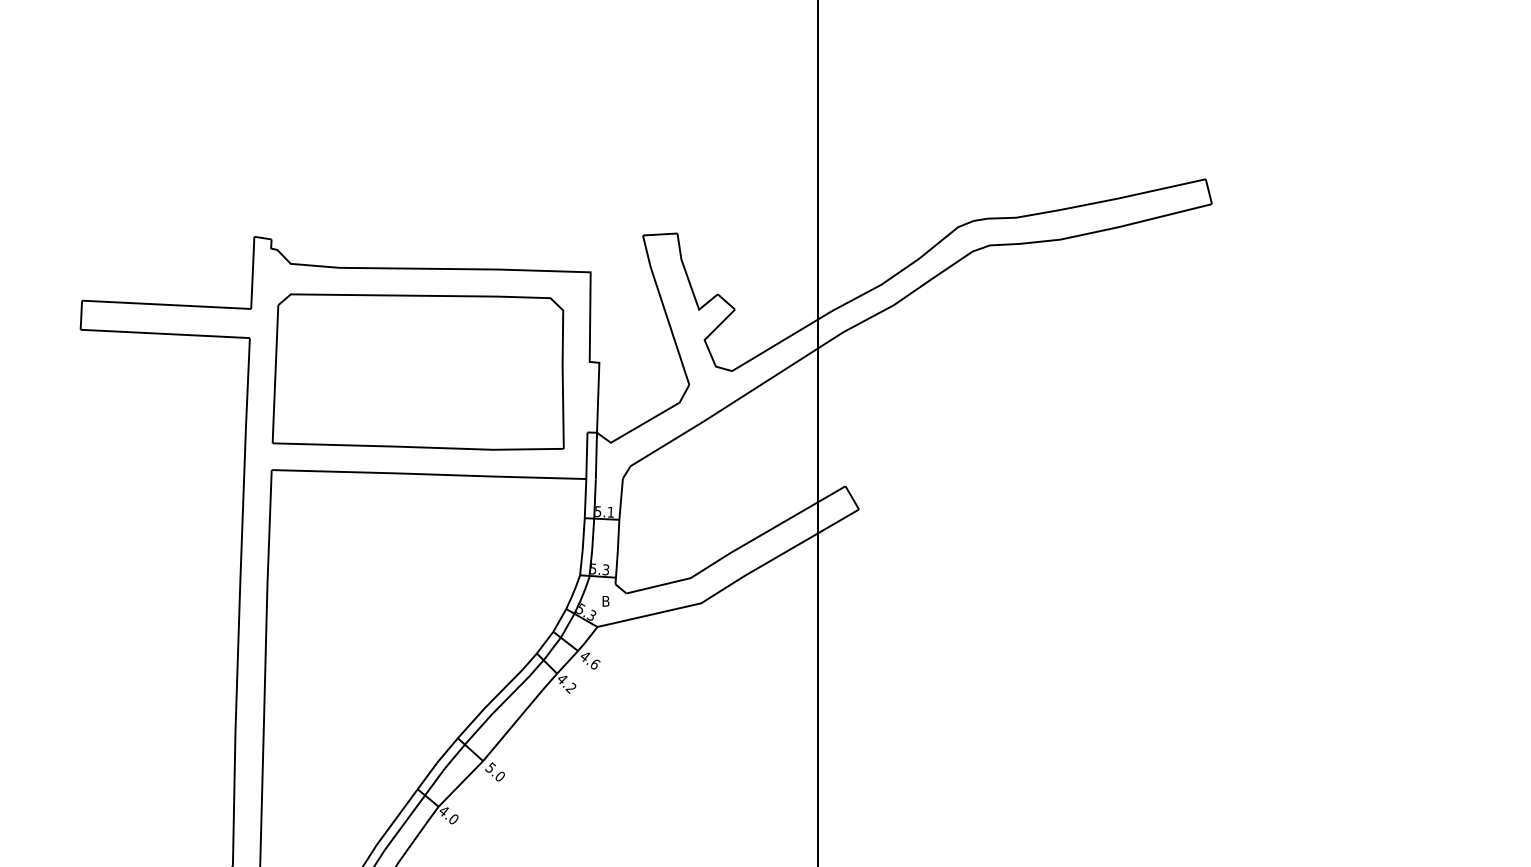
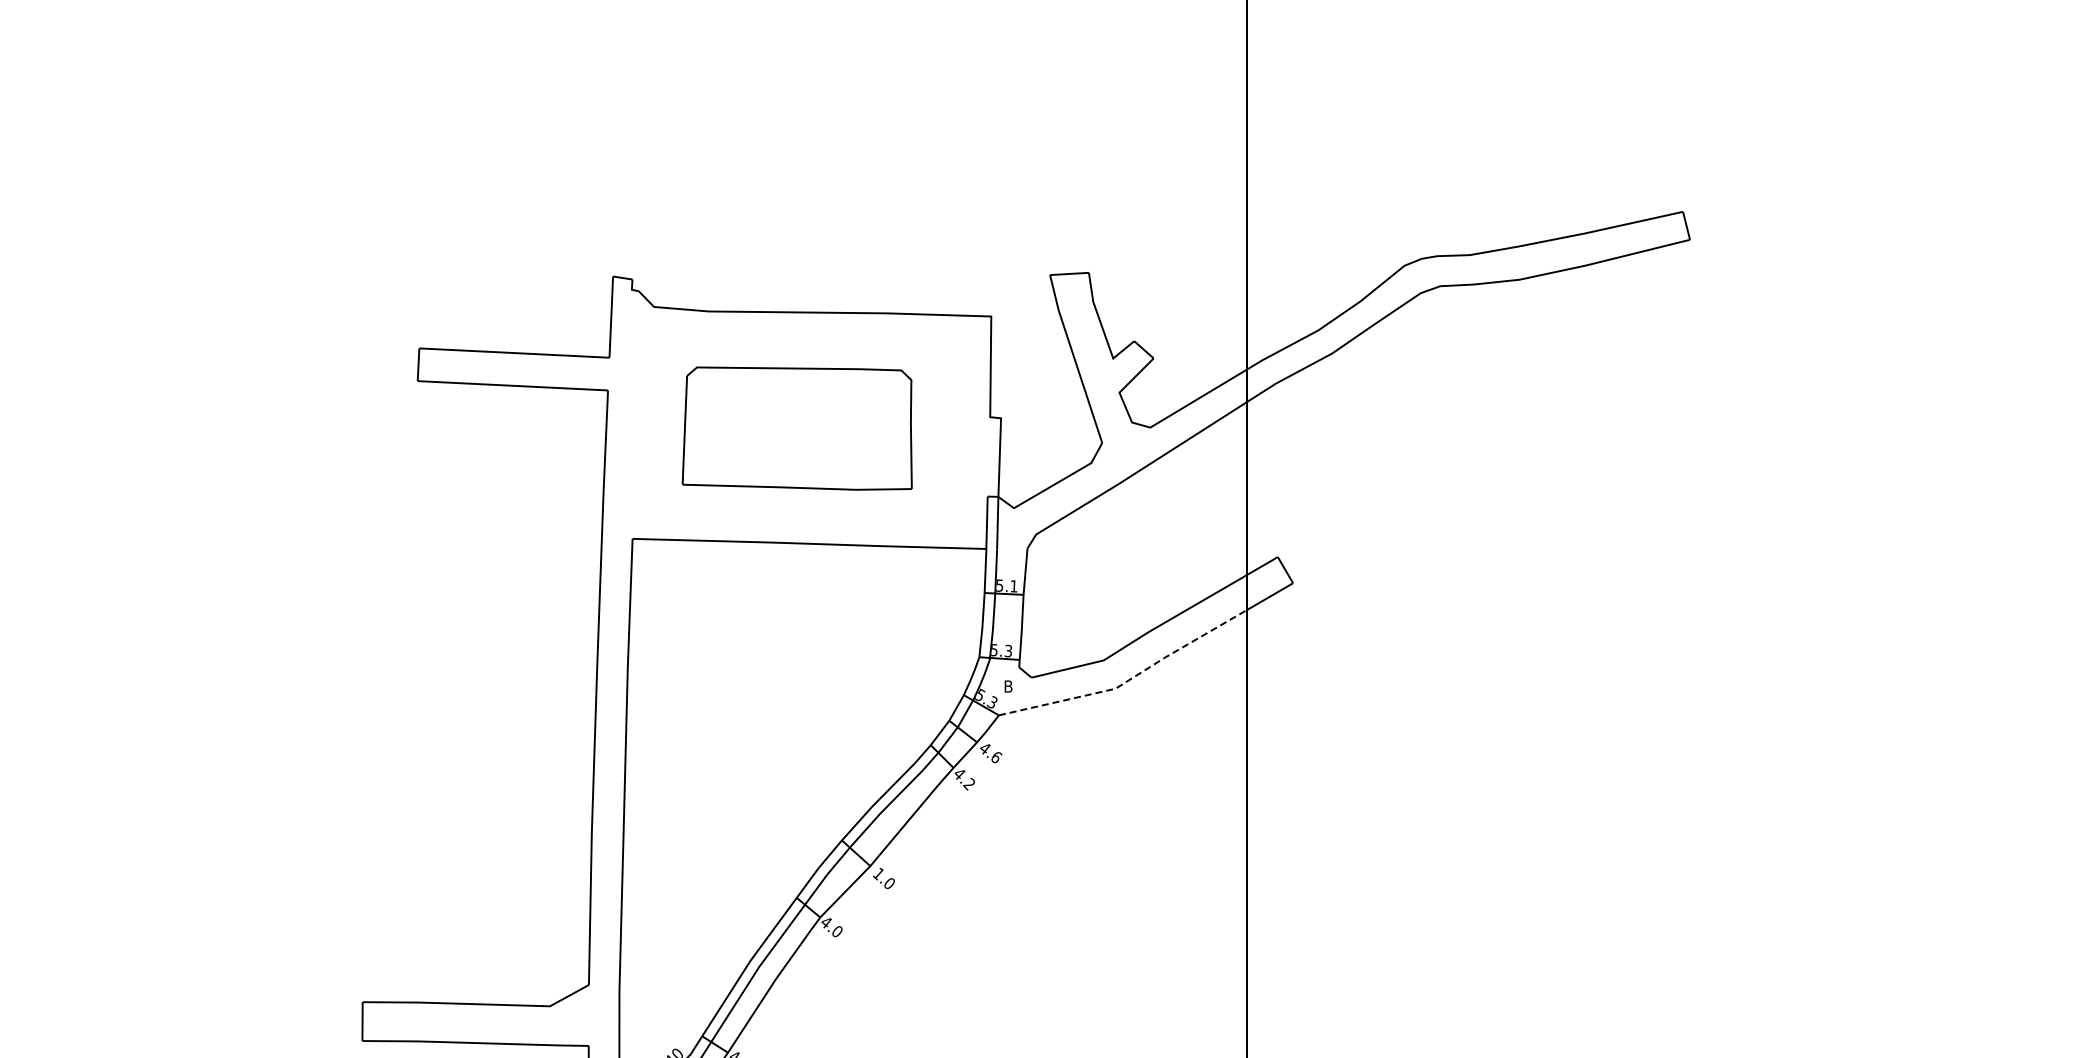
part: (417, 371) -> (796, 428), size x0.7
line: (714, 595) -> (1130, 679), solid -> dashed
text: (490, 767) -> (878, 873), 5.0 -> 1.0

